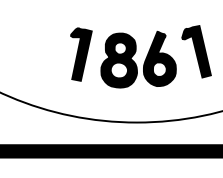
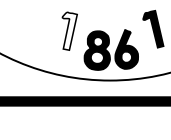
fill: (80, 54) -> (69, 31), removed
part: (137, 59) -> (110, 49), moved

